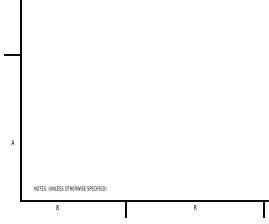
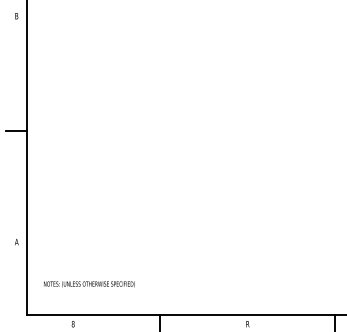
text: (70, 188) -> (89, 284), moved

